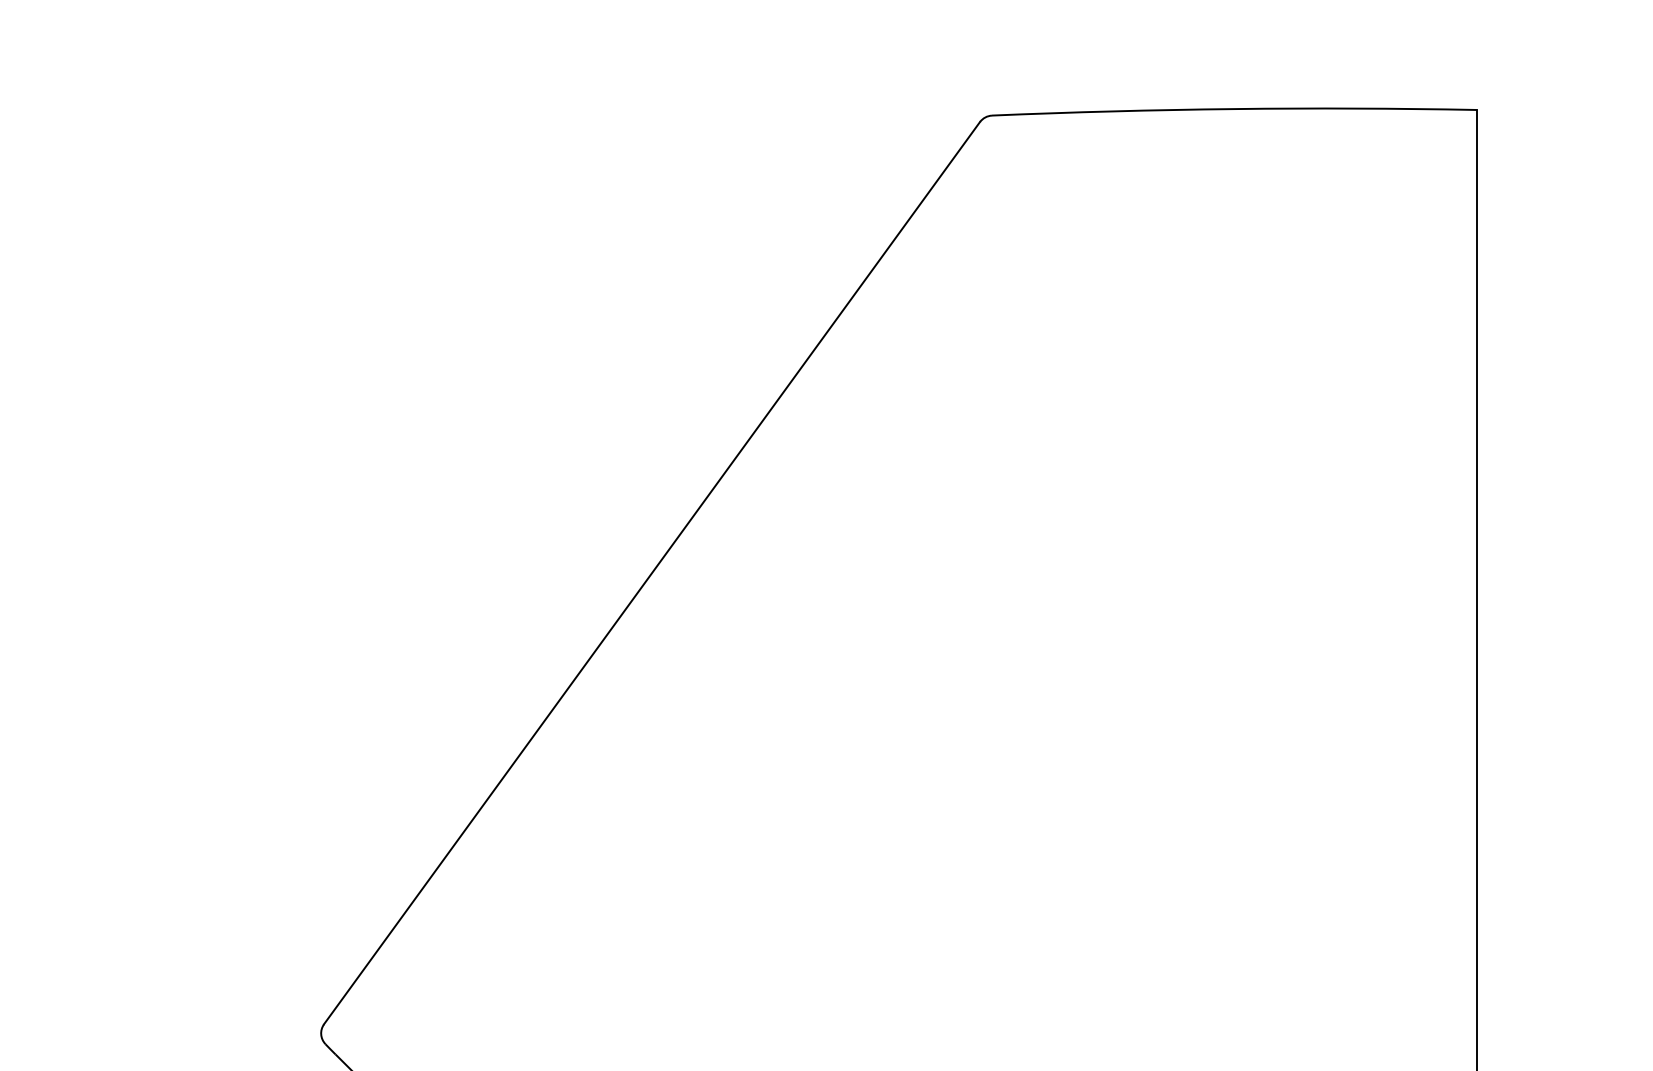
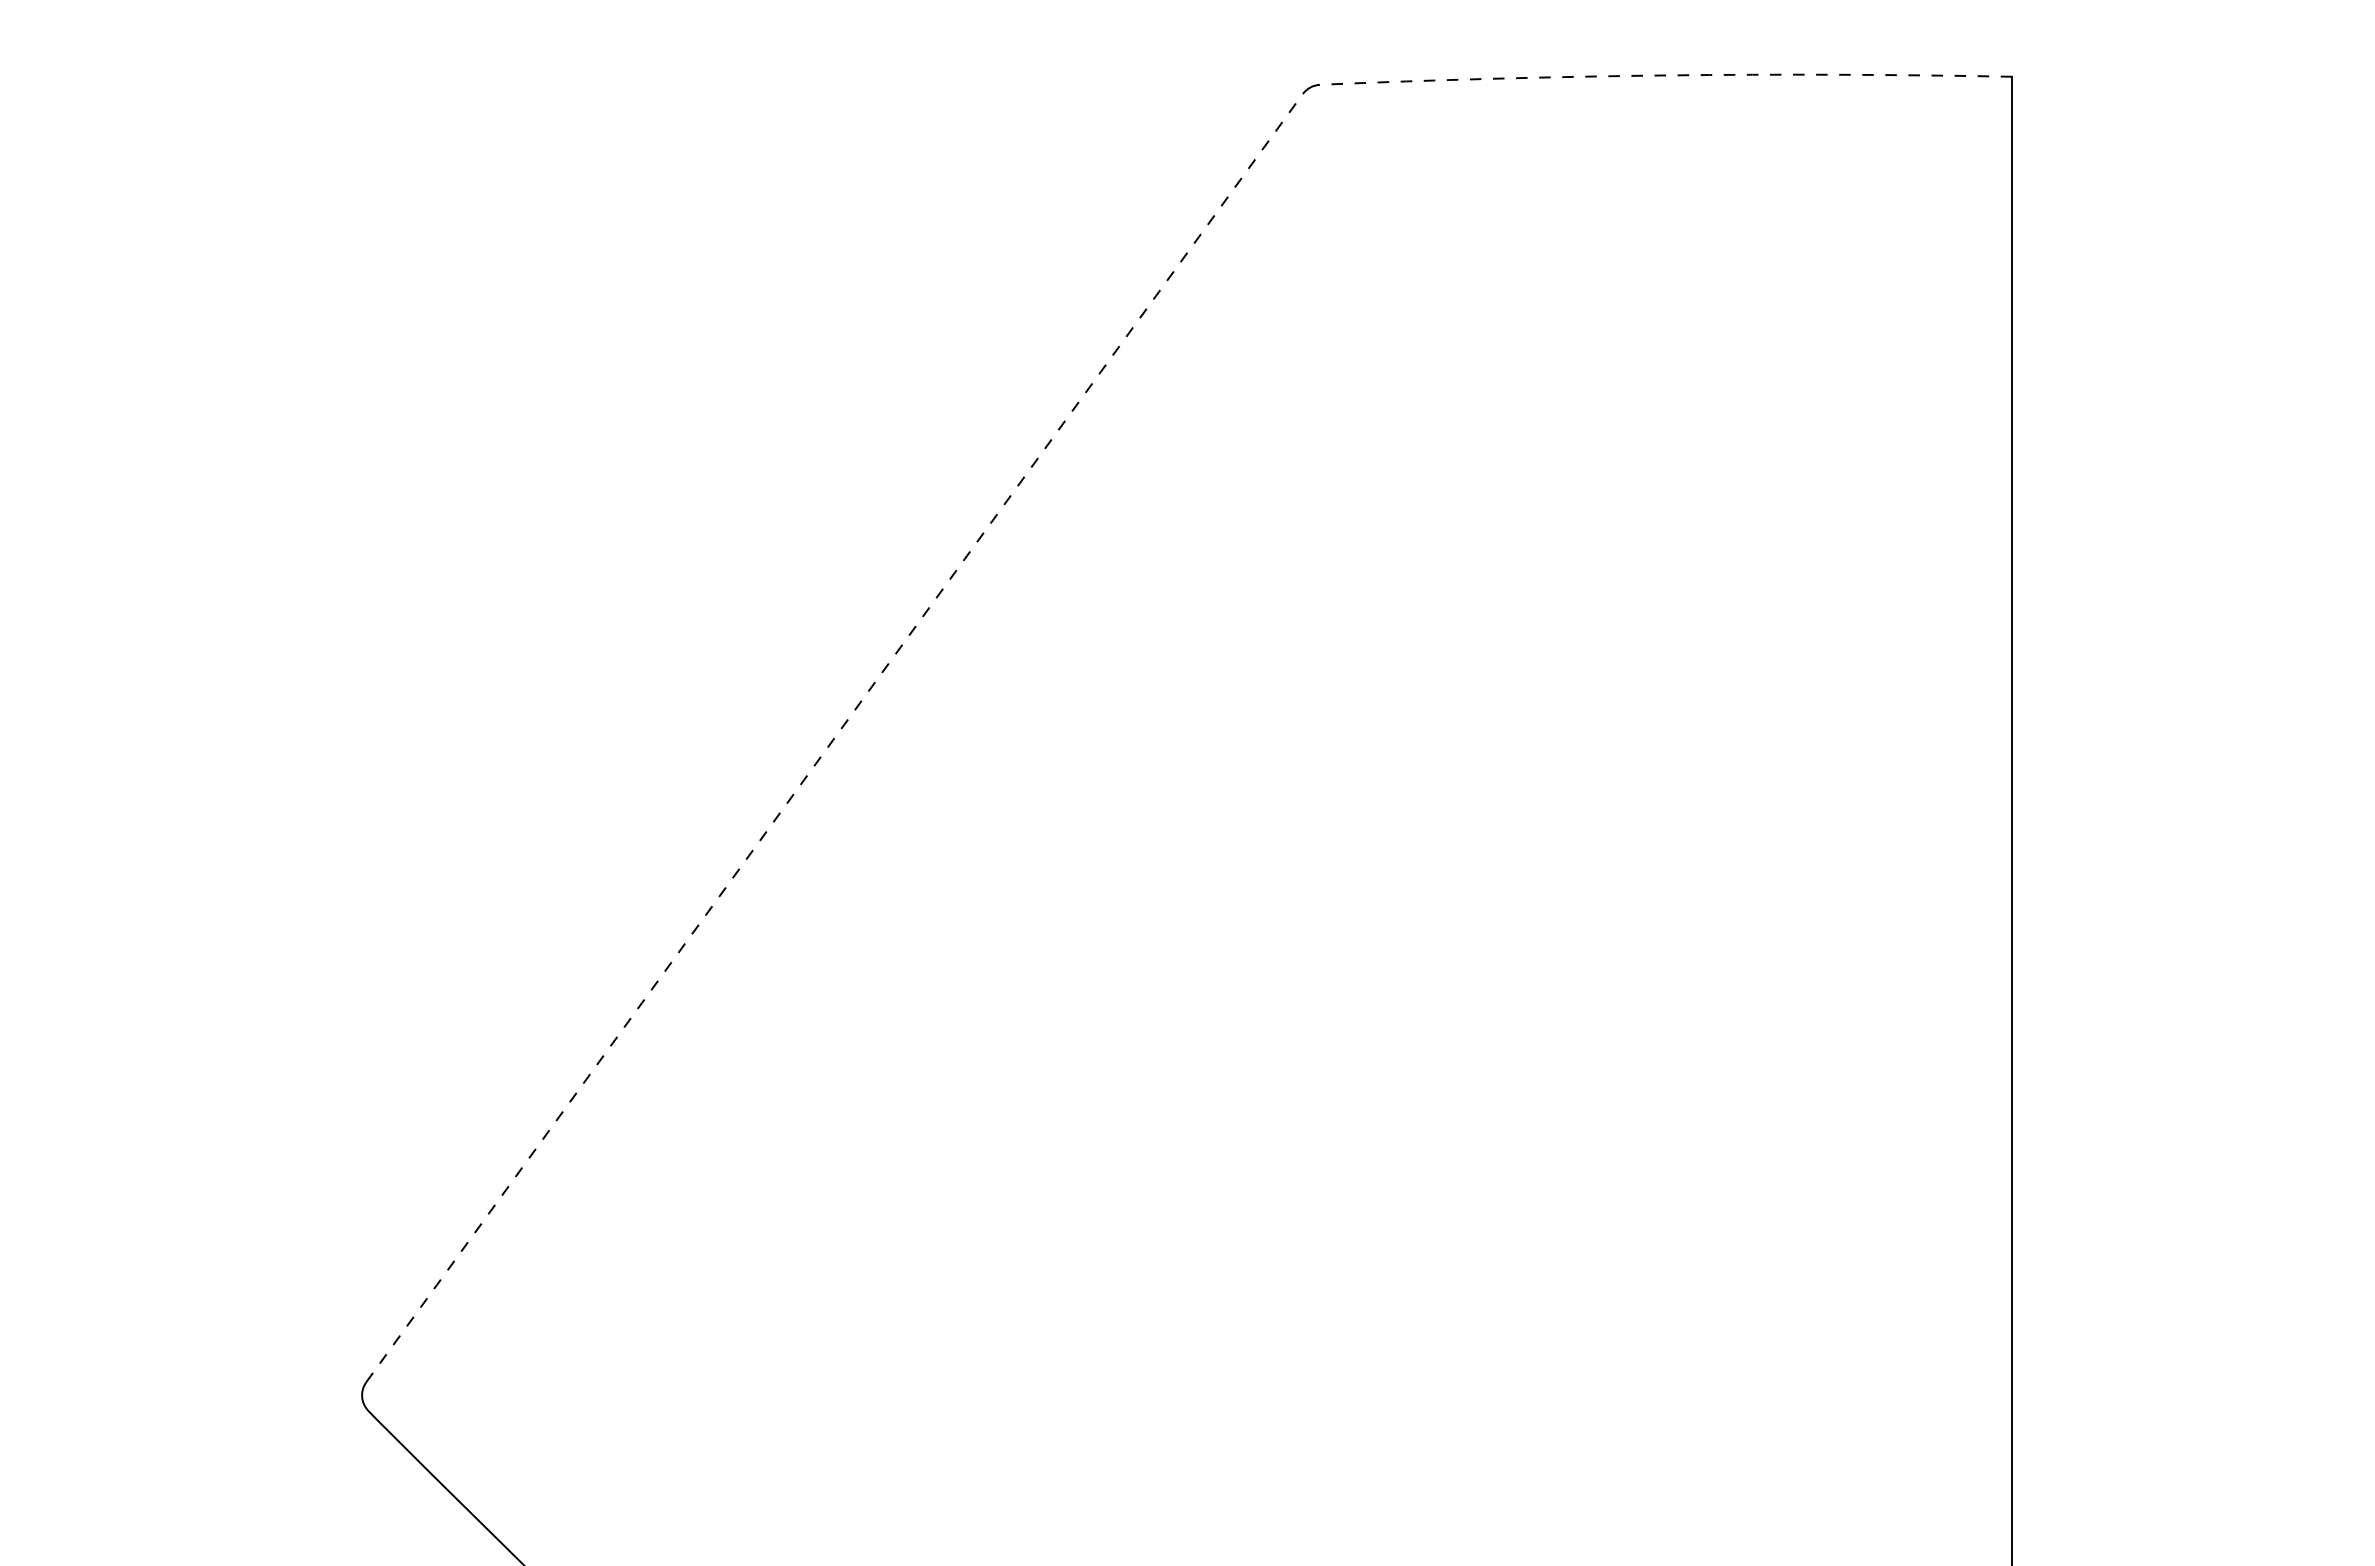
arc: (1234, 109) -> (1666, 75), solid -> dashed
line: (651, 572) -> (834, 737), solid -> dashed

